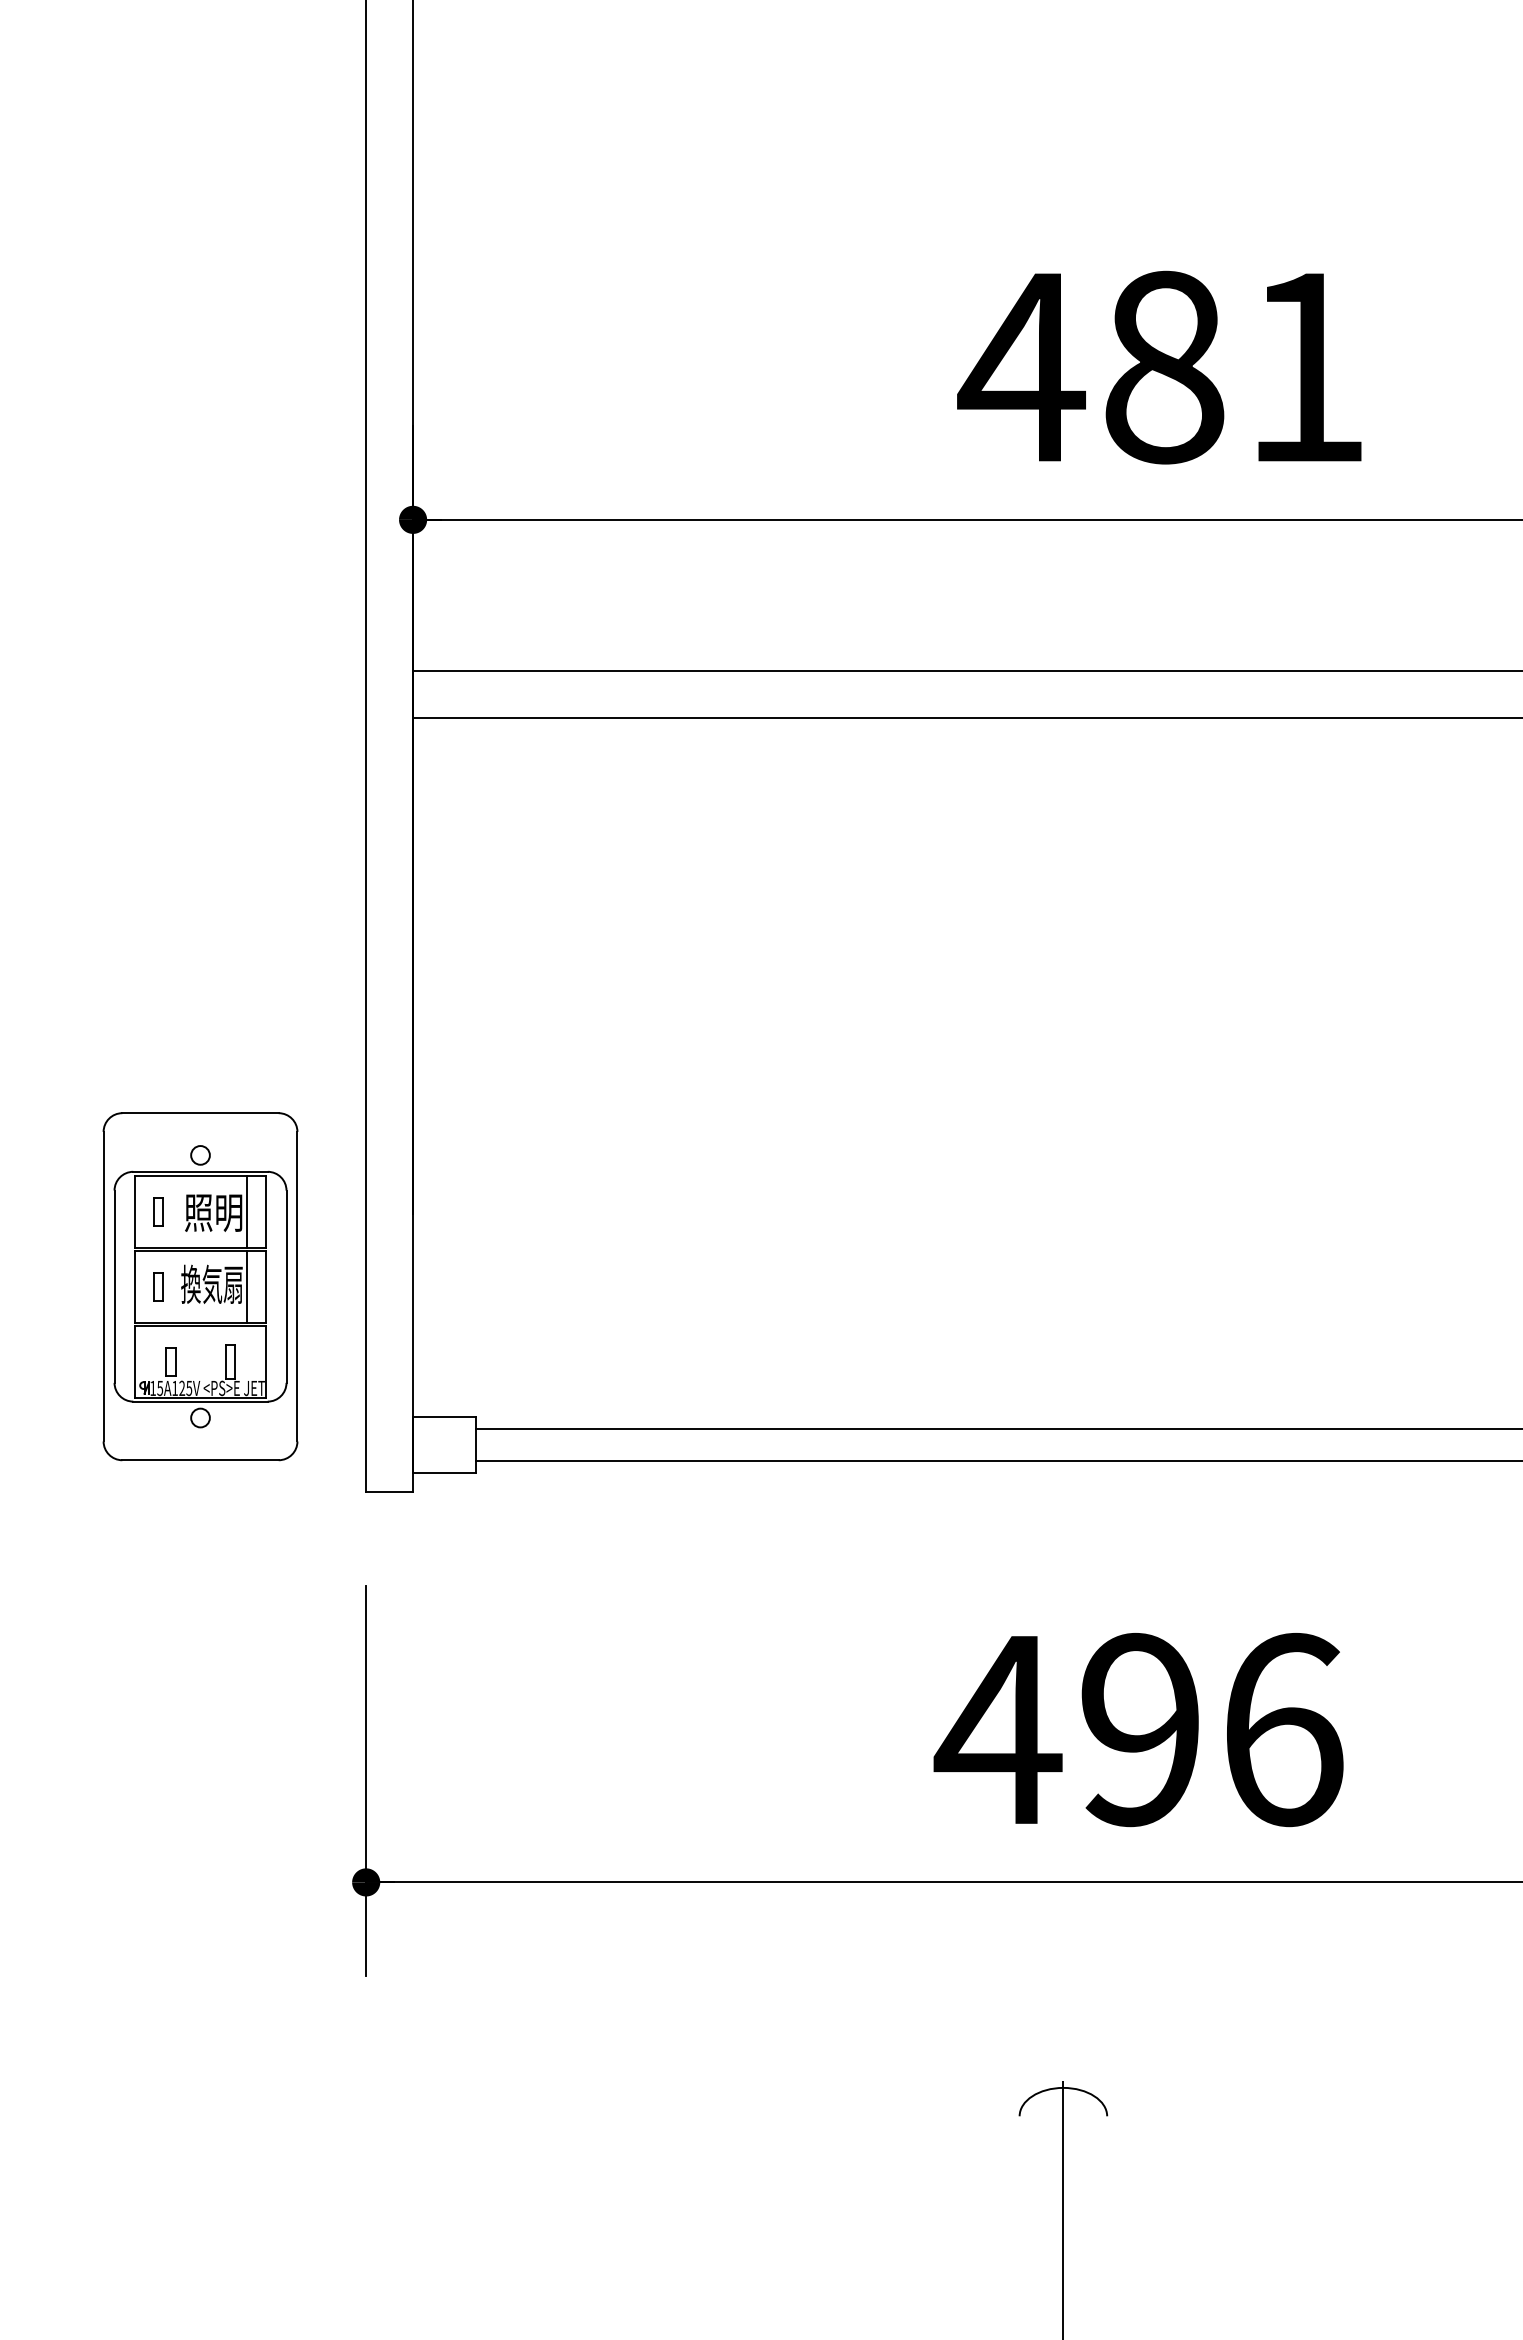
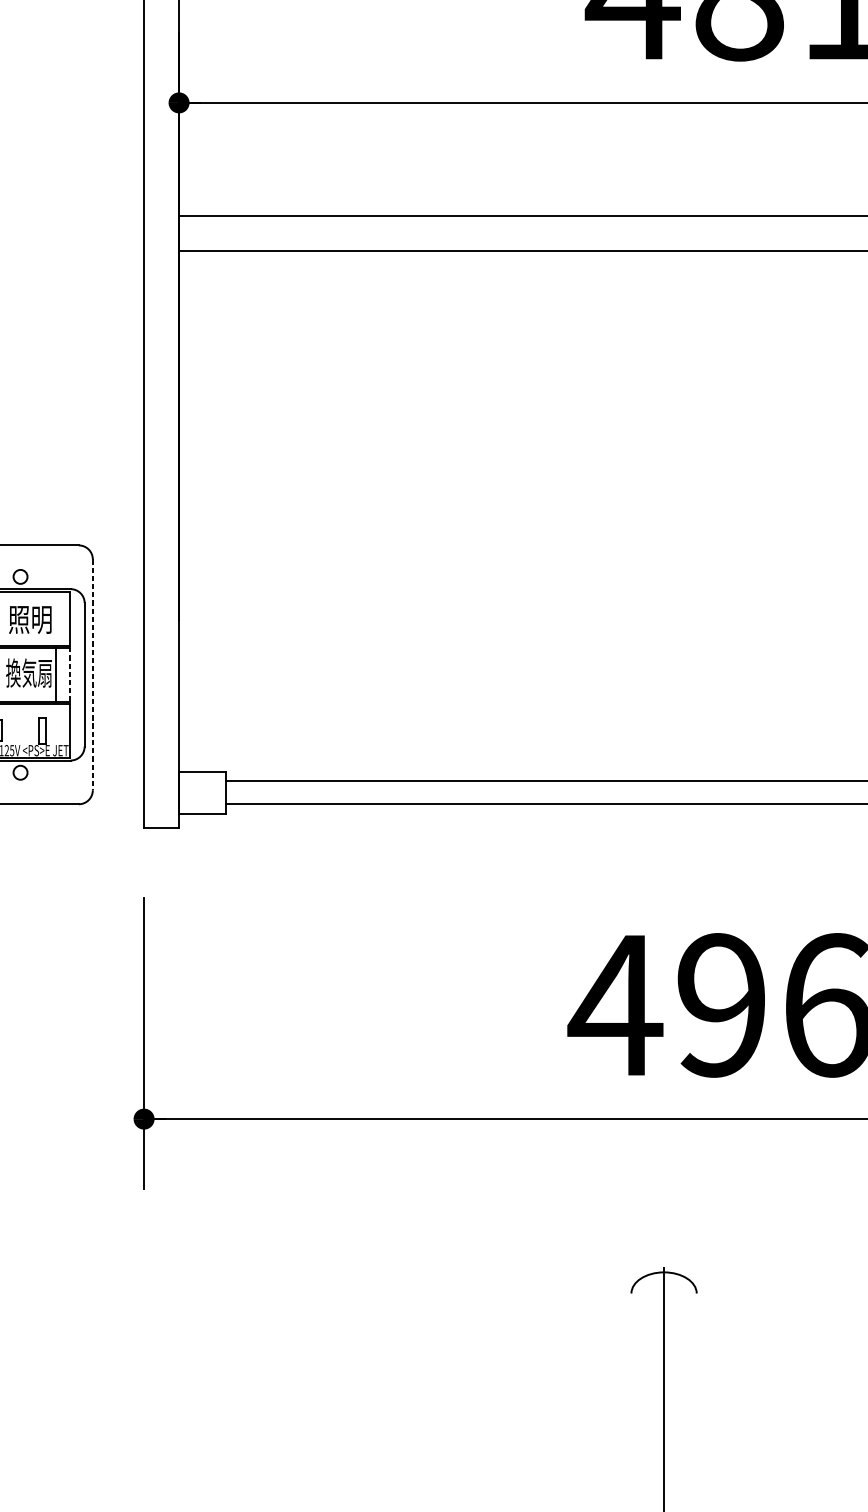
line: (247, 1211) -> (55, 618), removed
line: (266, 1286) -> (69, 674), solid -> dashed
line: (297, 1286) -> (92, 674), solid -> dashed

